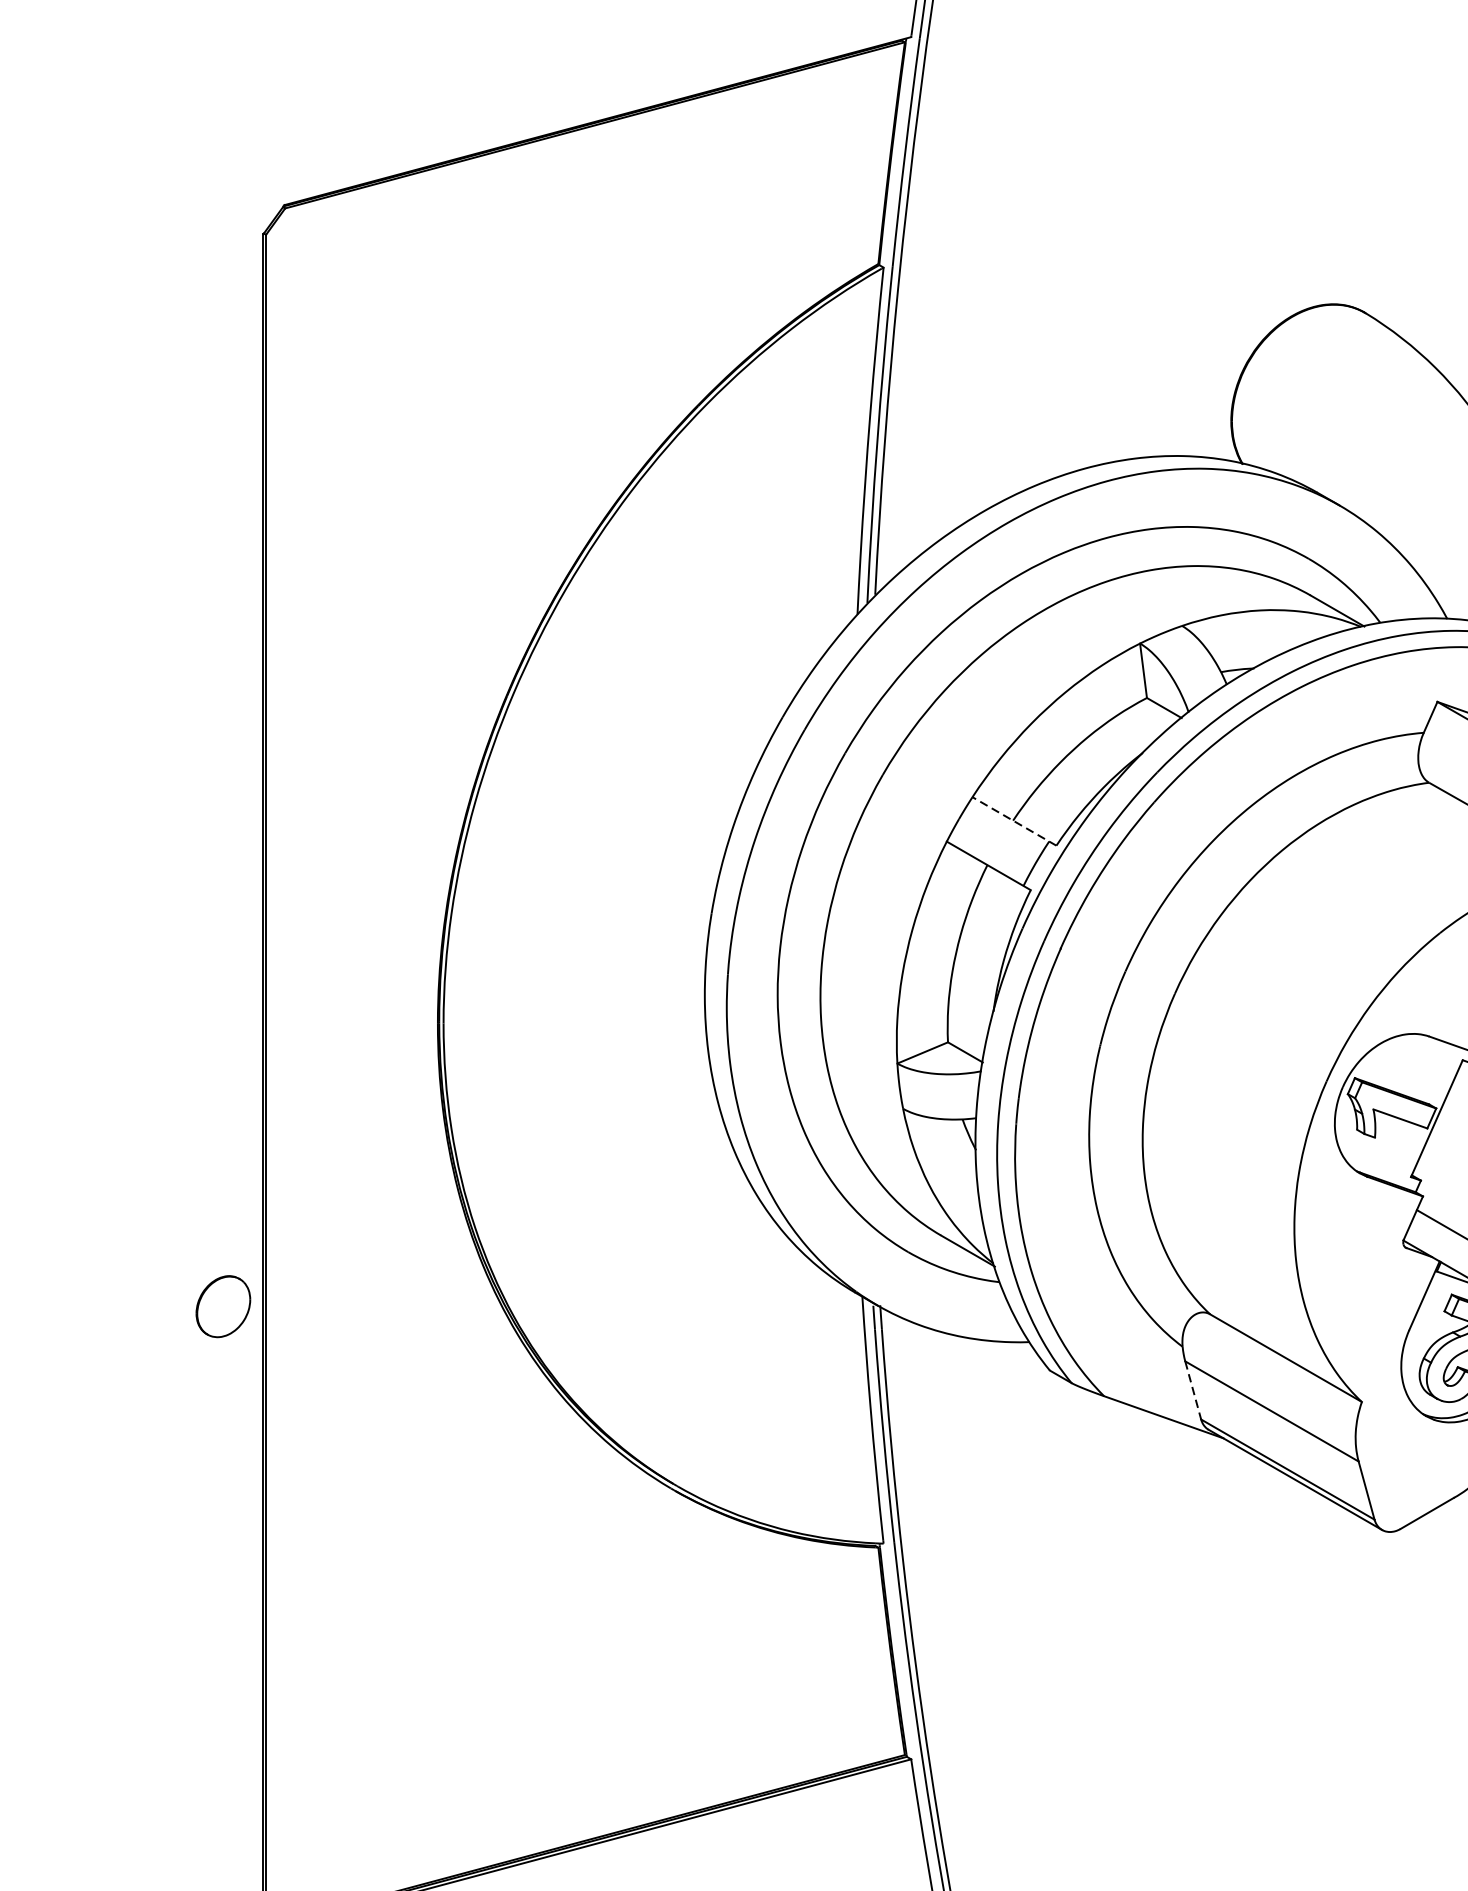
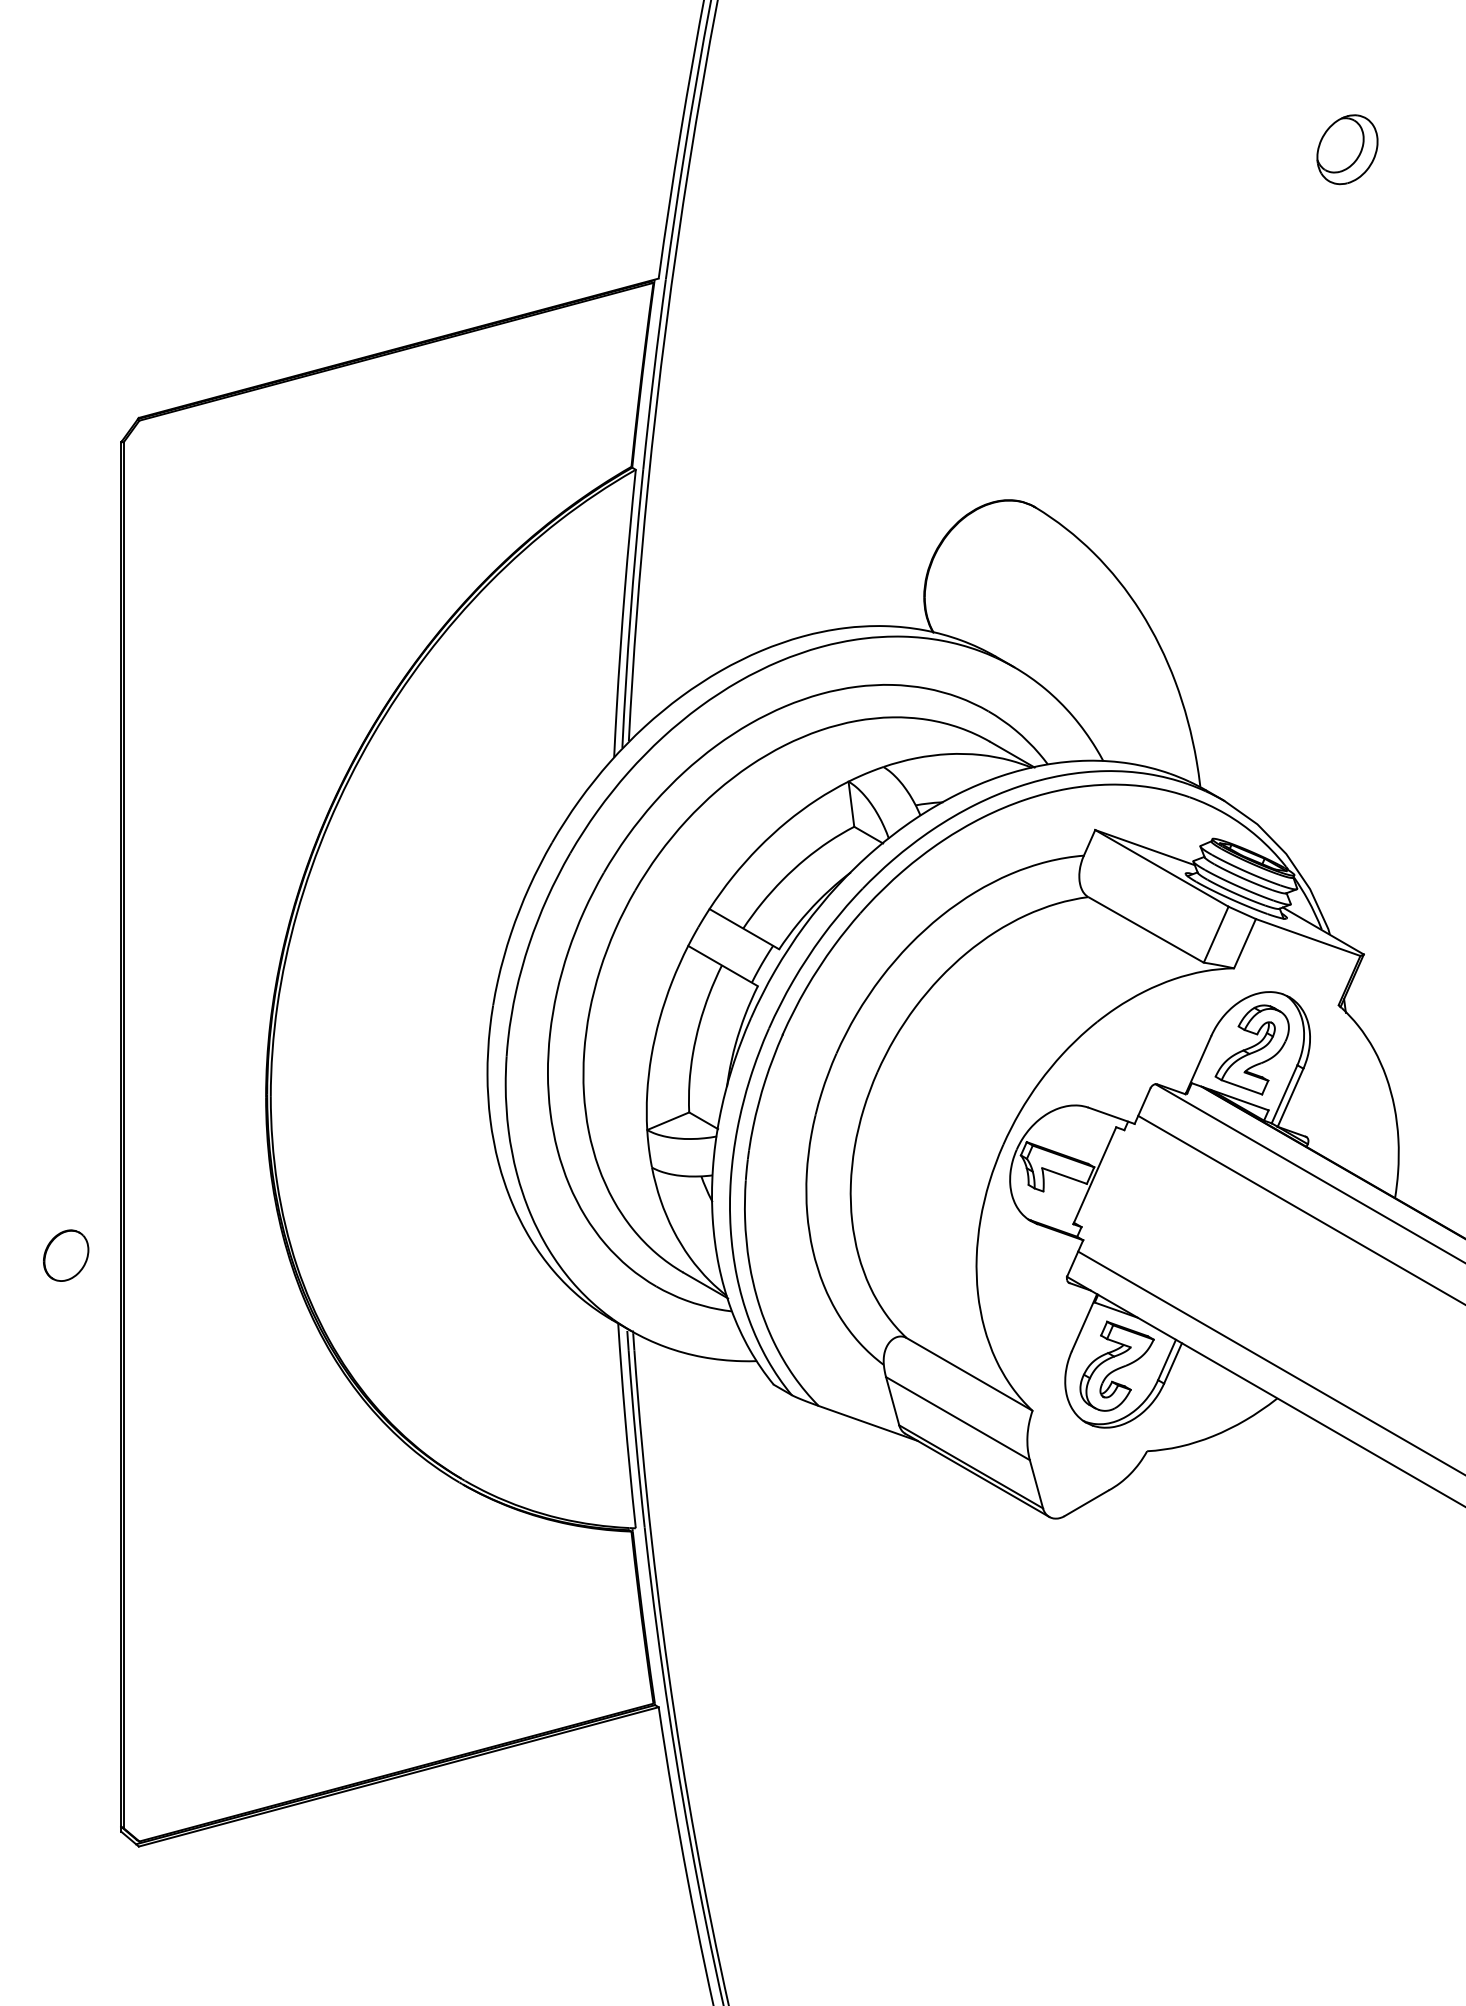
line: (1013, 820) -> (743, 928), dashed -> solid
part: (223, 1306) -> (66, 1255), moved
line: (1193, 1390) -> (892, 1401), dashed -> solid

